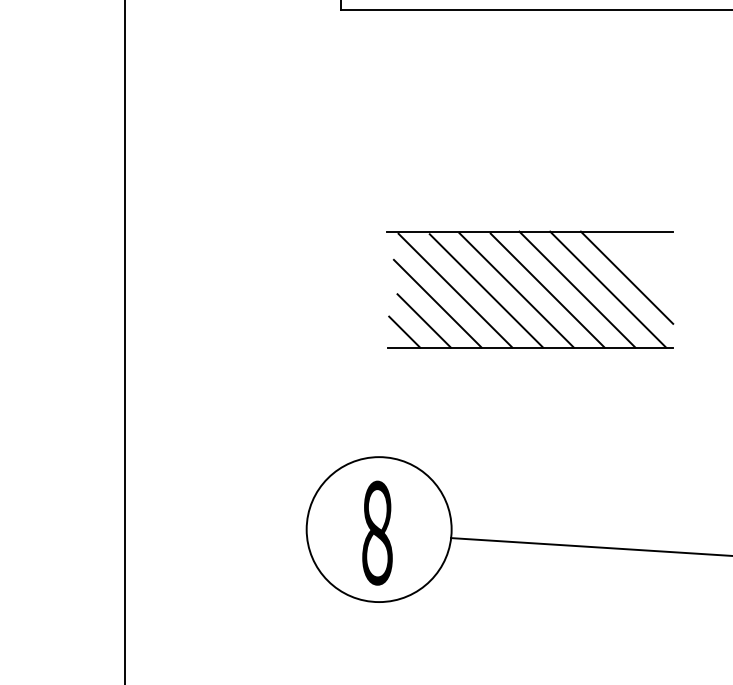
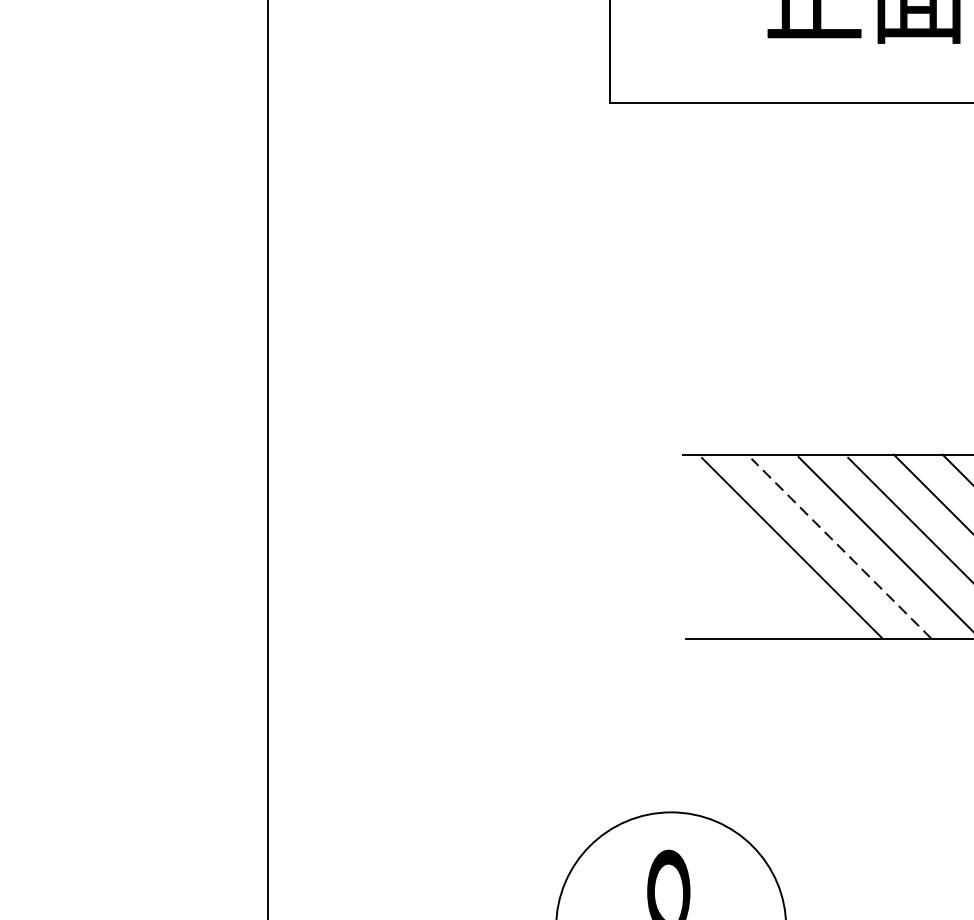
line: (486, 290) -> (841, 548), solid -> dashed
line: (437, 303) -> (763, 568), removed
line: (423, 320) -> (741, 595), removed
line: (404, 331) -> (711, 613), removed

